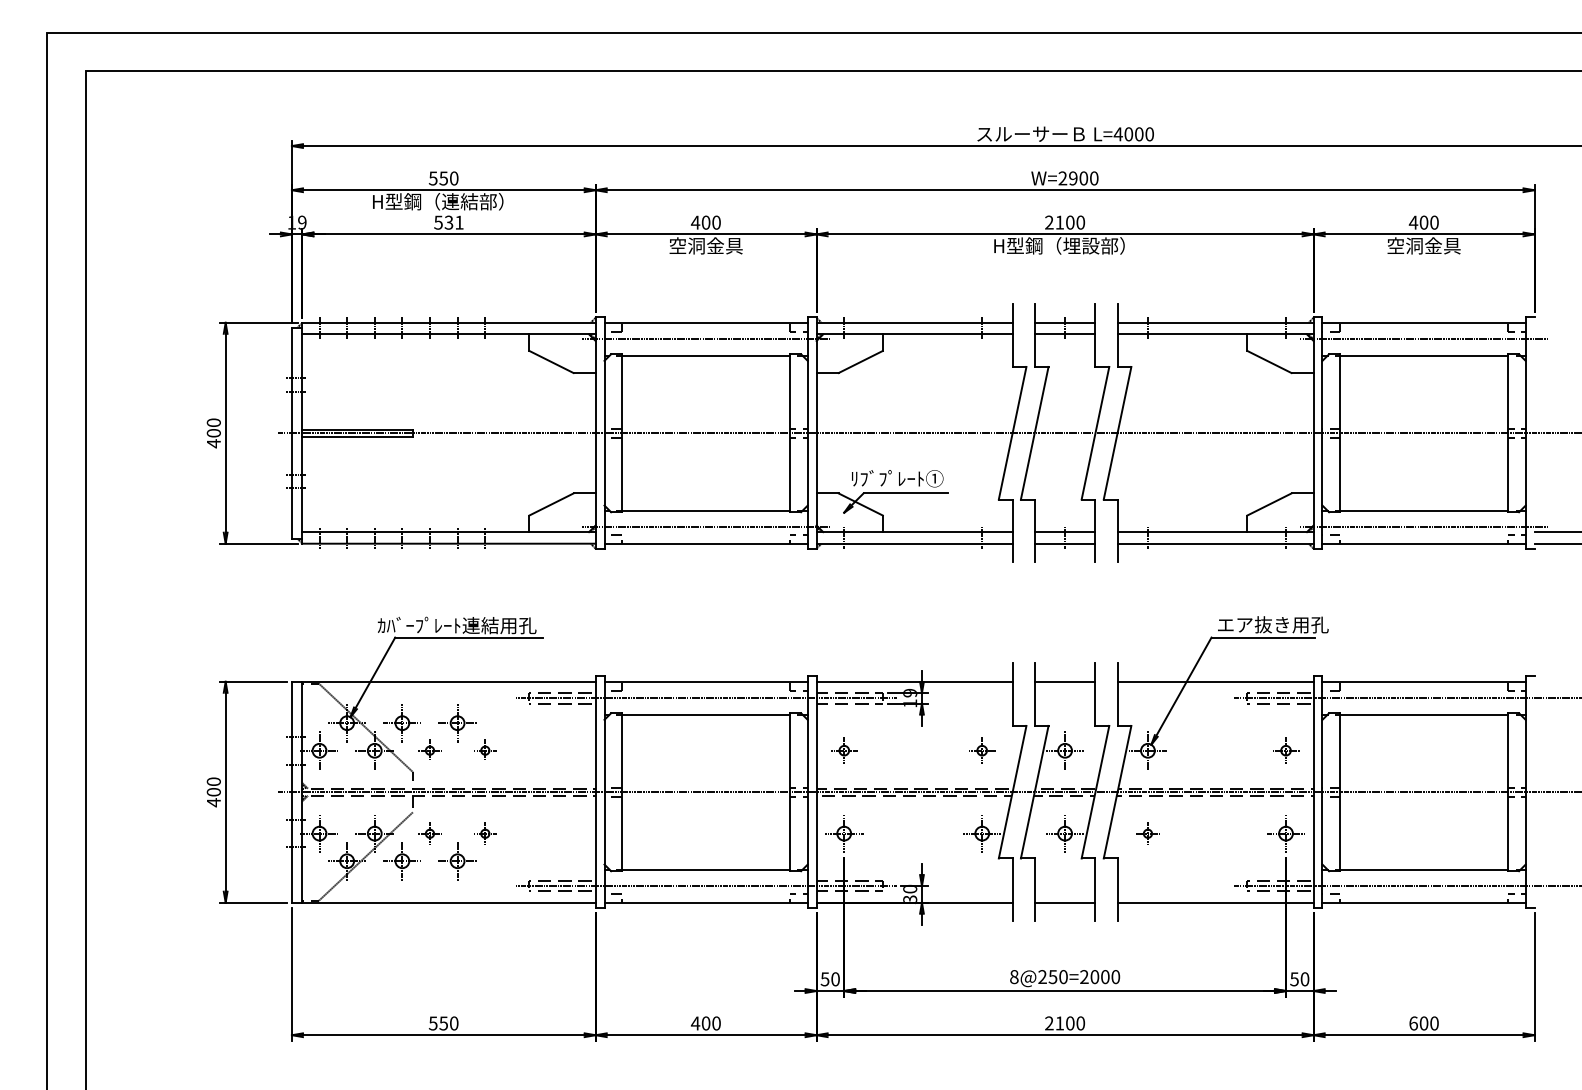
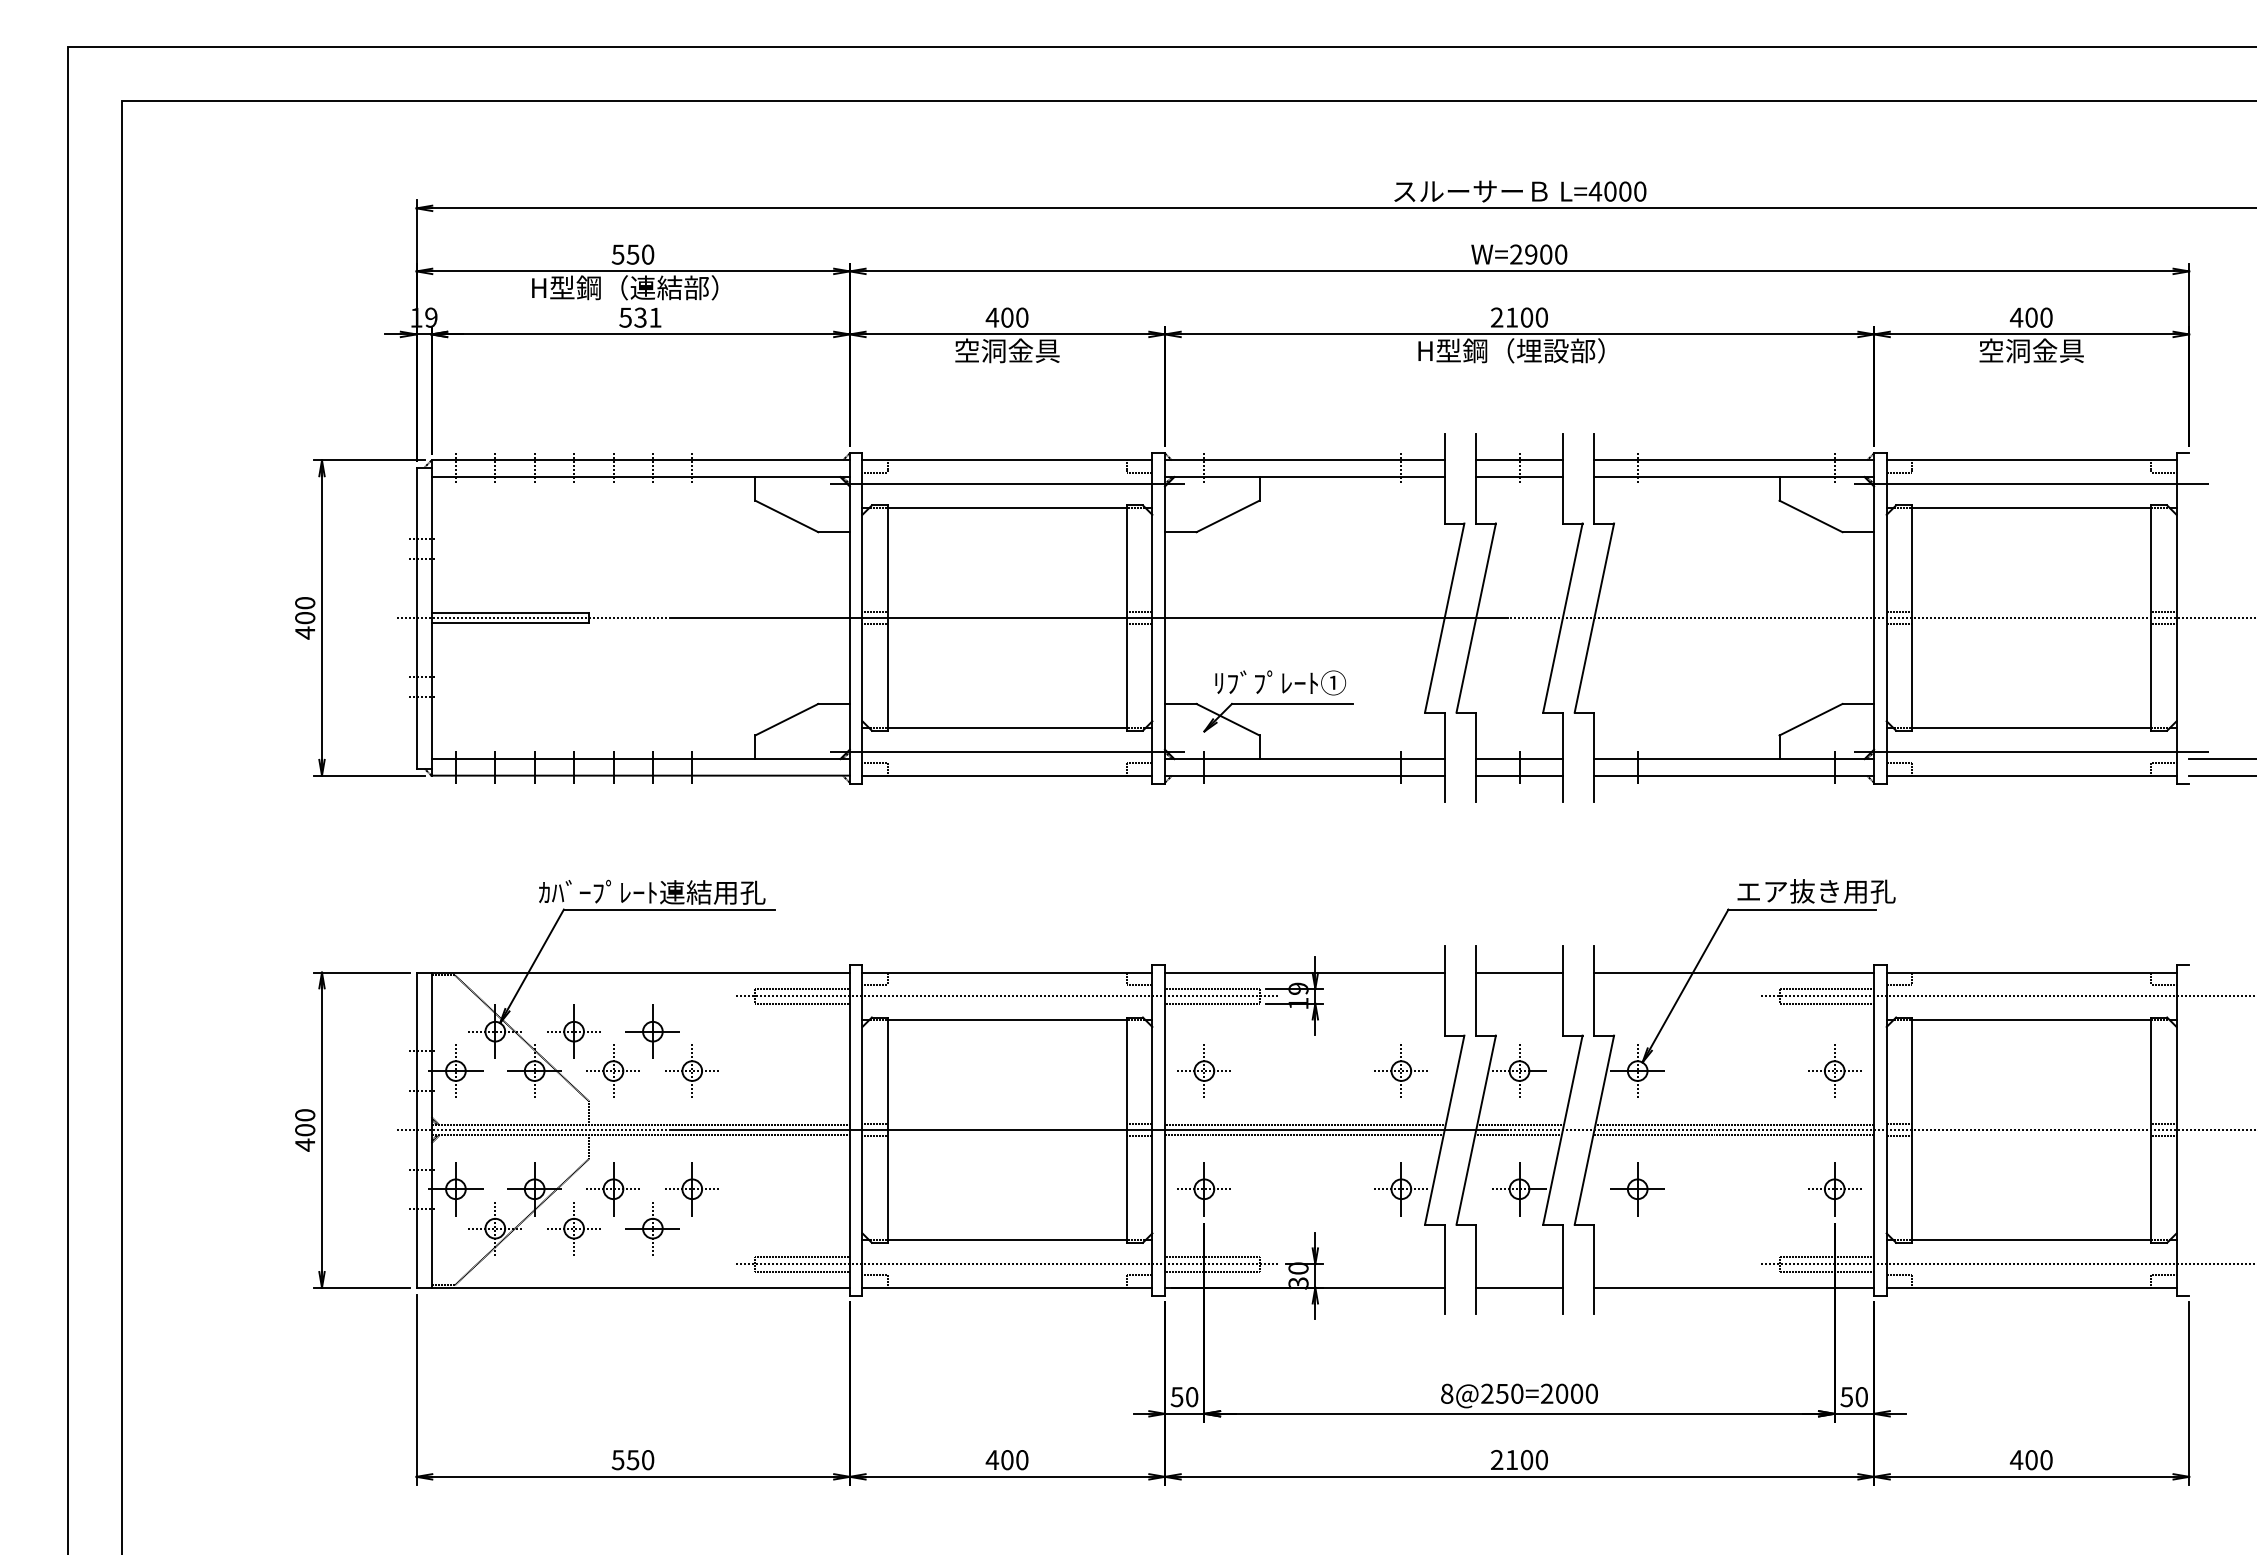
part: (429, 750) -> (612, 1070), size x1.67
part: (485, 750) -> (692, 1070), size x1.67
part: (844, 750) -> (1204, 1070), size x1.43
part: (981, 750) -> (1400, 1070), size x1.43
part: (1285, 750) -> (1833, 1070), size x1.43
part: (429, 833) -> (612, 1189), size x1.67
part: (485, 833) -> (692, 1189), size x1.67
part: (1147, 833) -> (1637, 1189), size x1.67
text: (1413, 1023) -> (2016, 1460), 600 -> 400

